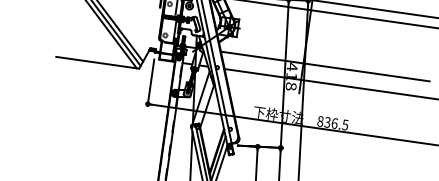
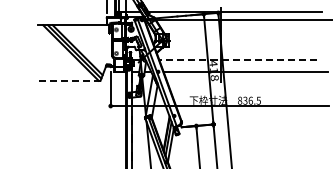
line: (96, 62) -> (68, 80), solid -> dashed
line: (324, 66) -> (237, 59), solid -> dashed

